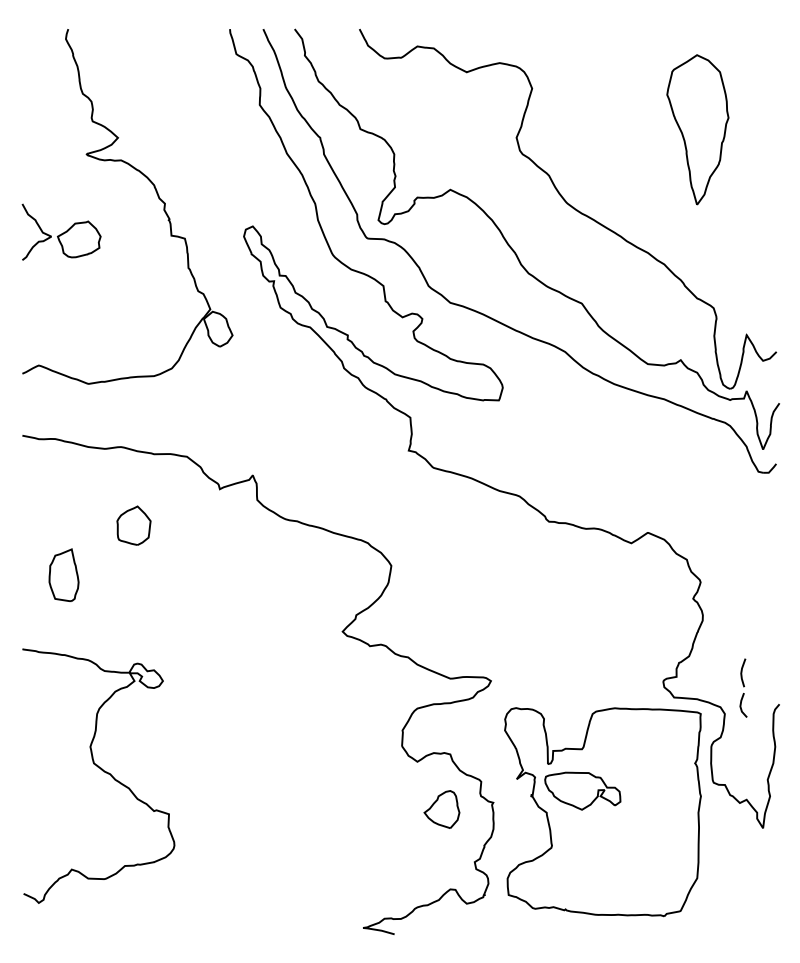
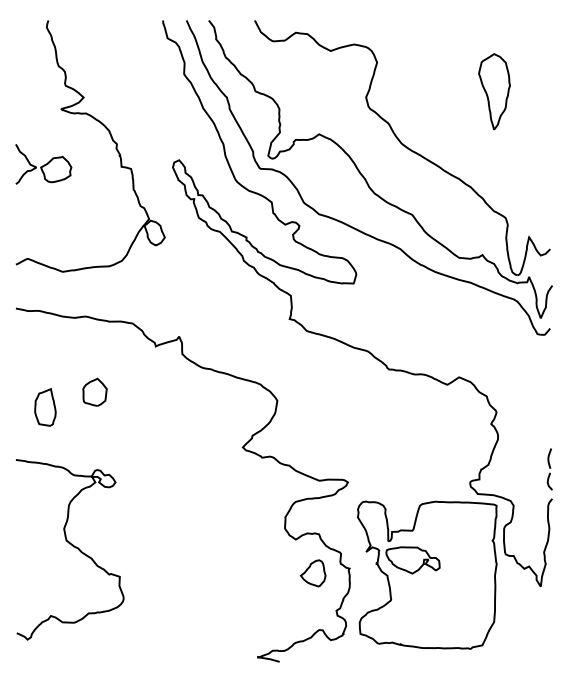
part: (697, 129) -> (494, 91), size x0.71
part: (133, 524) -> (94, 391), moved
part: (742, 688) -> (549, 469), moved

